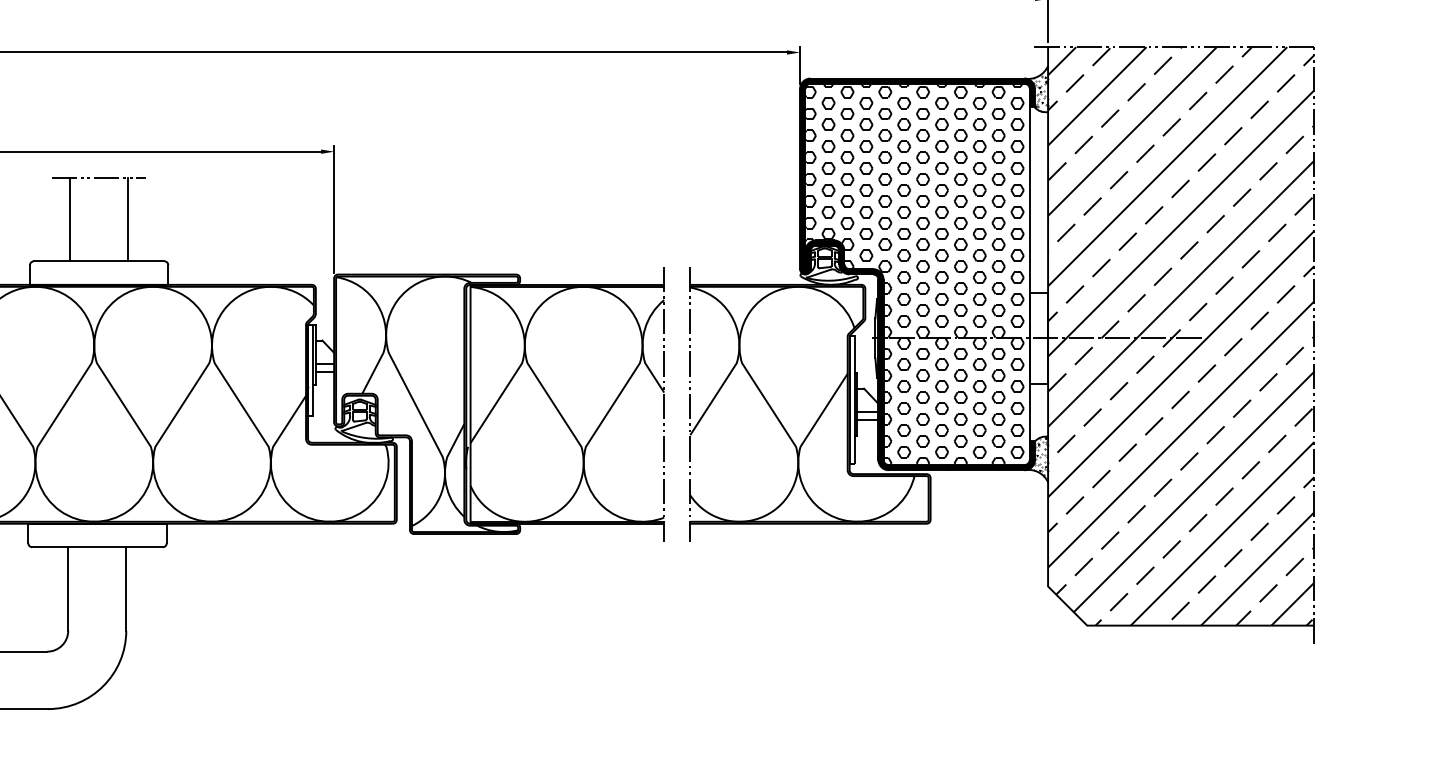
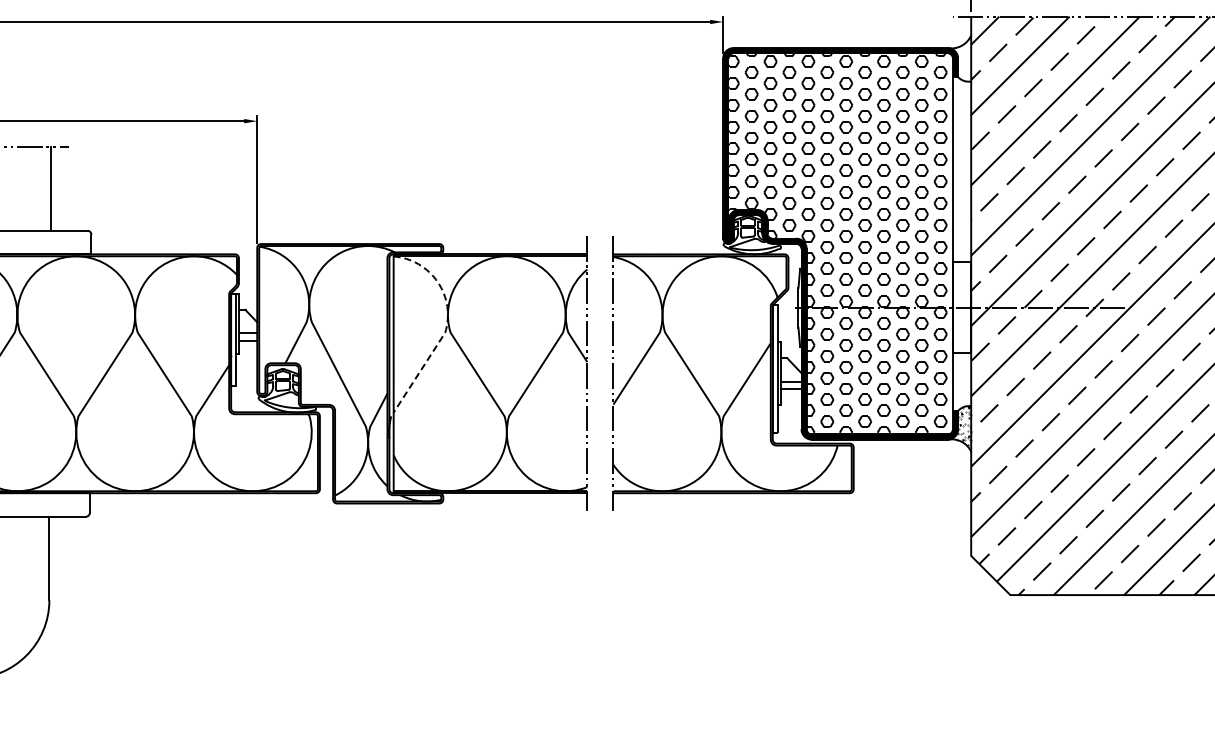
hatch: (1040, 90) -> (963, 59), removed
line: (524, 350) -> (447, 319), solid -> dashed

